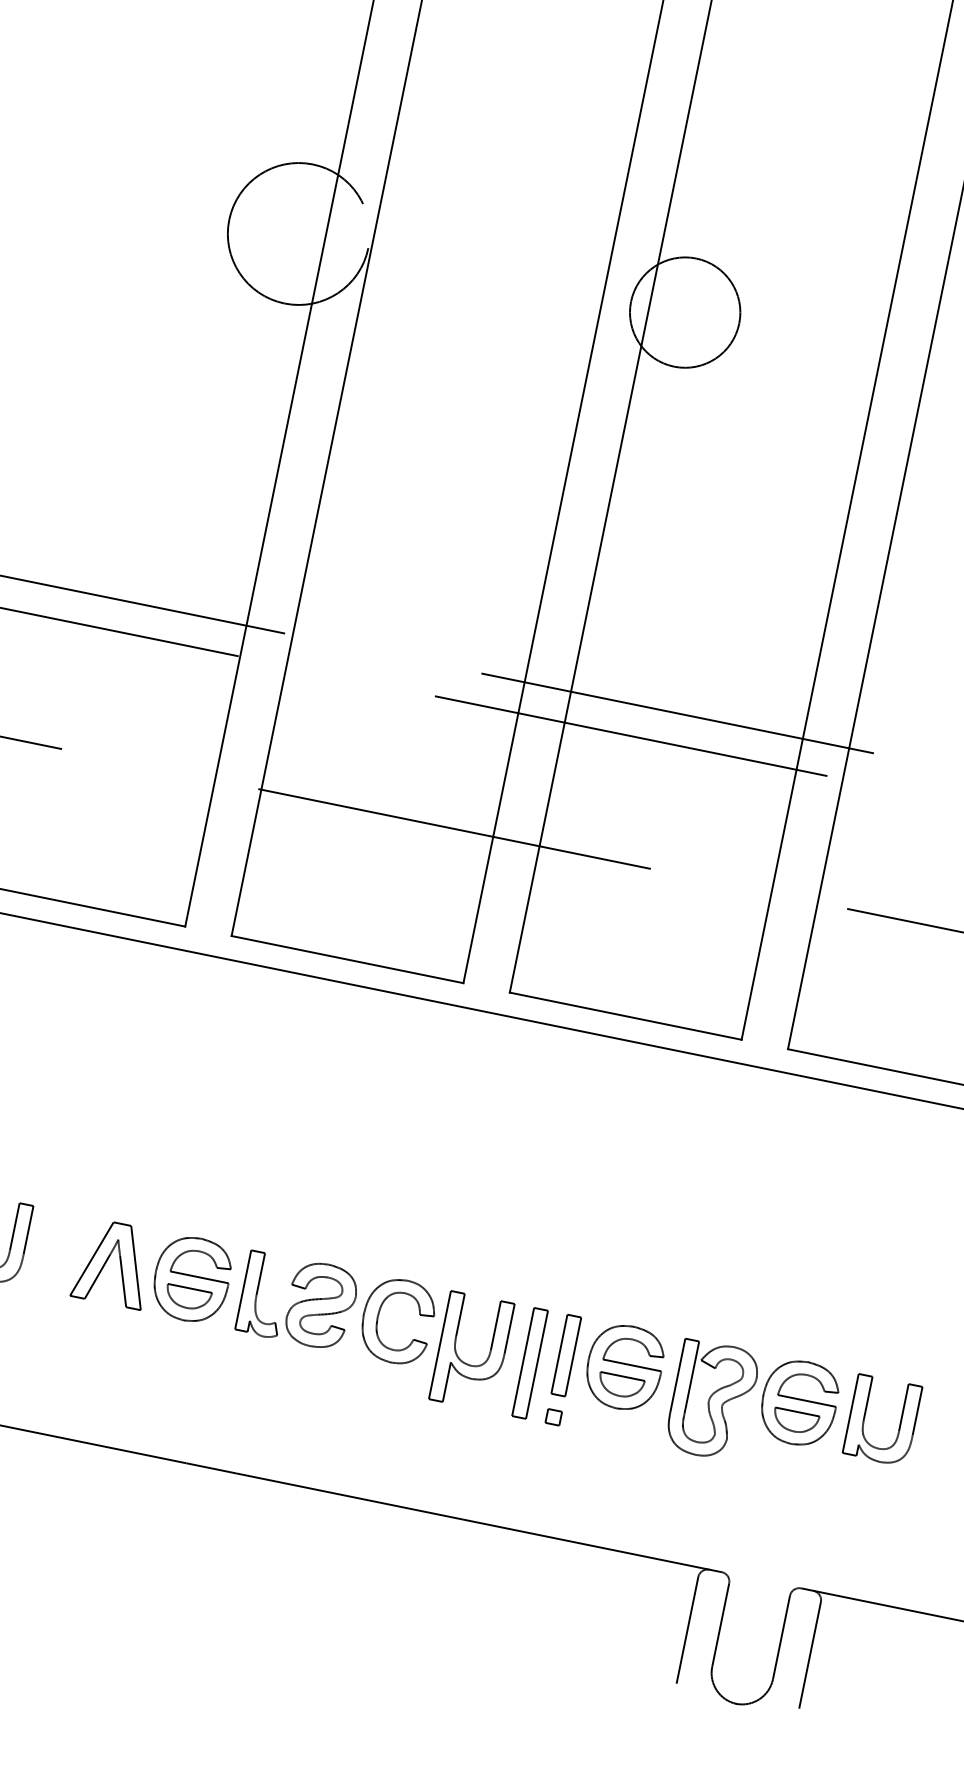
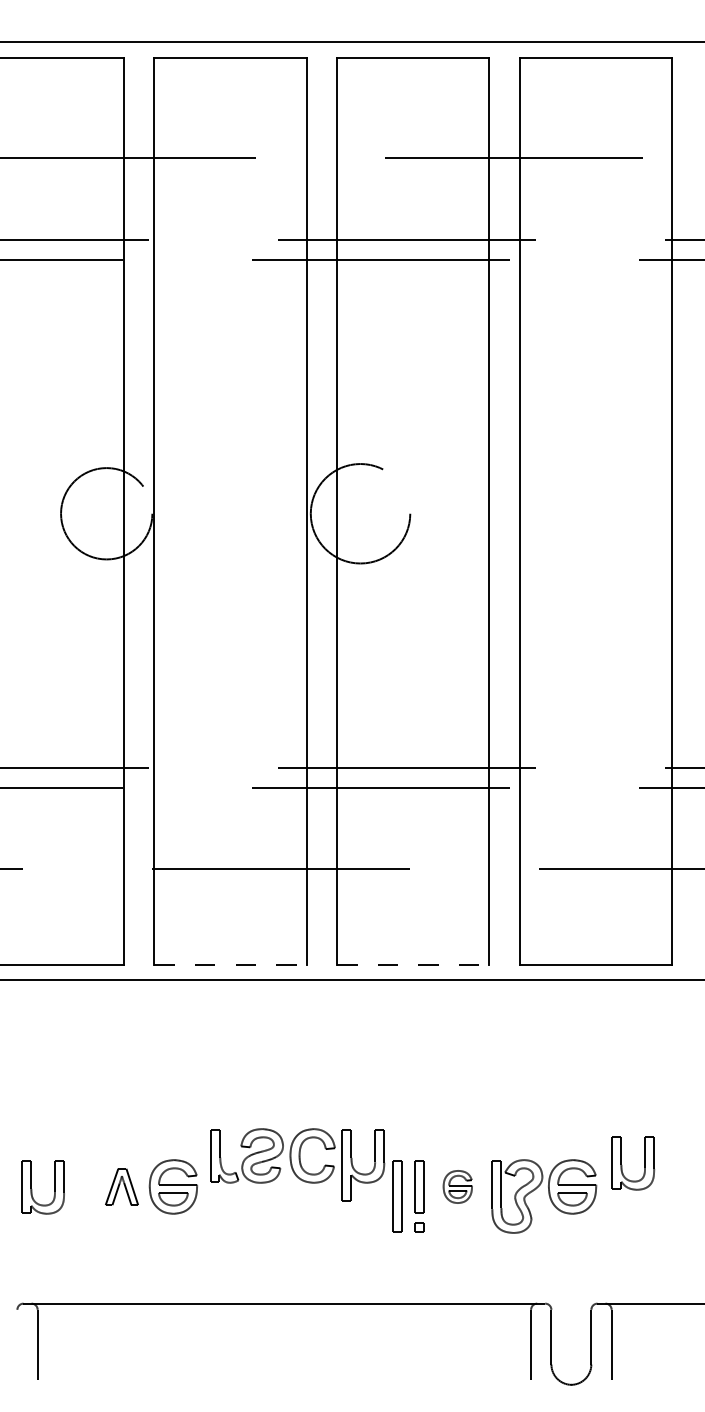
circle: (685, 312) -> (360, 513), size x1.4
line: (348, 960) -> (231, 965), solid -> dashed
line: (625, 1016) -> (413, 965), solid -> dashed
part: (112, 1262) -> (121, 1186), size x0.7
part: (371, 1329) -> (297, 1164), moved
part: (624, 1366) -> (457, 1186), size x0.6
part: (899, 1424) -> (644, 1163), moved

